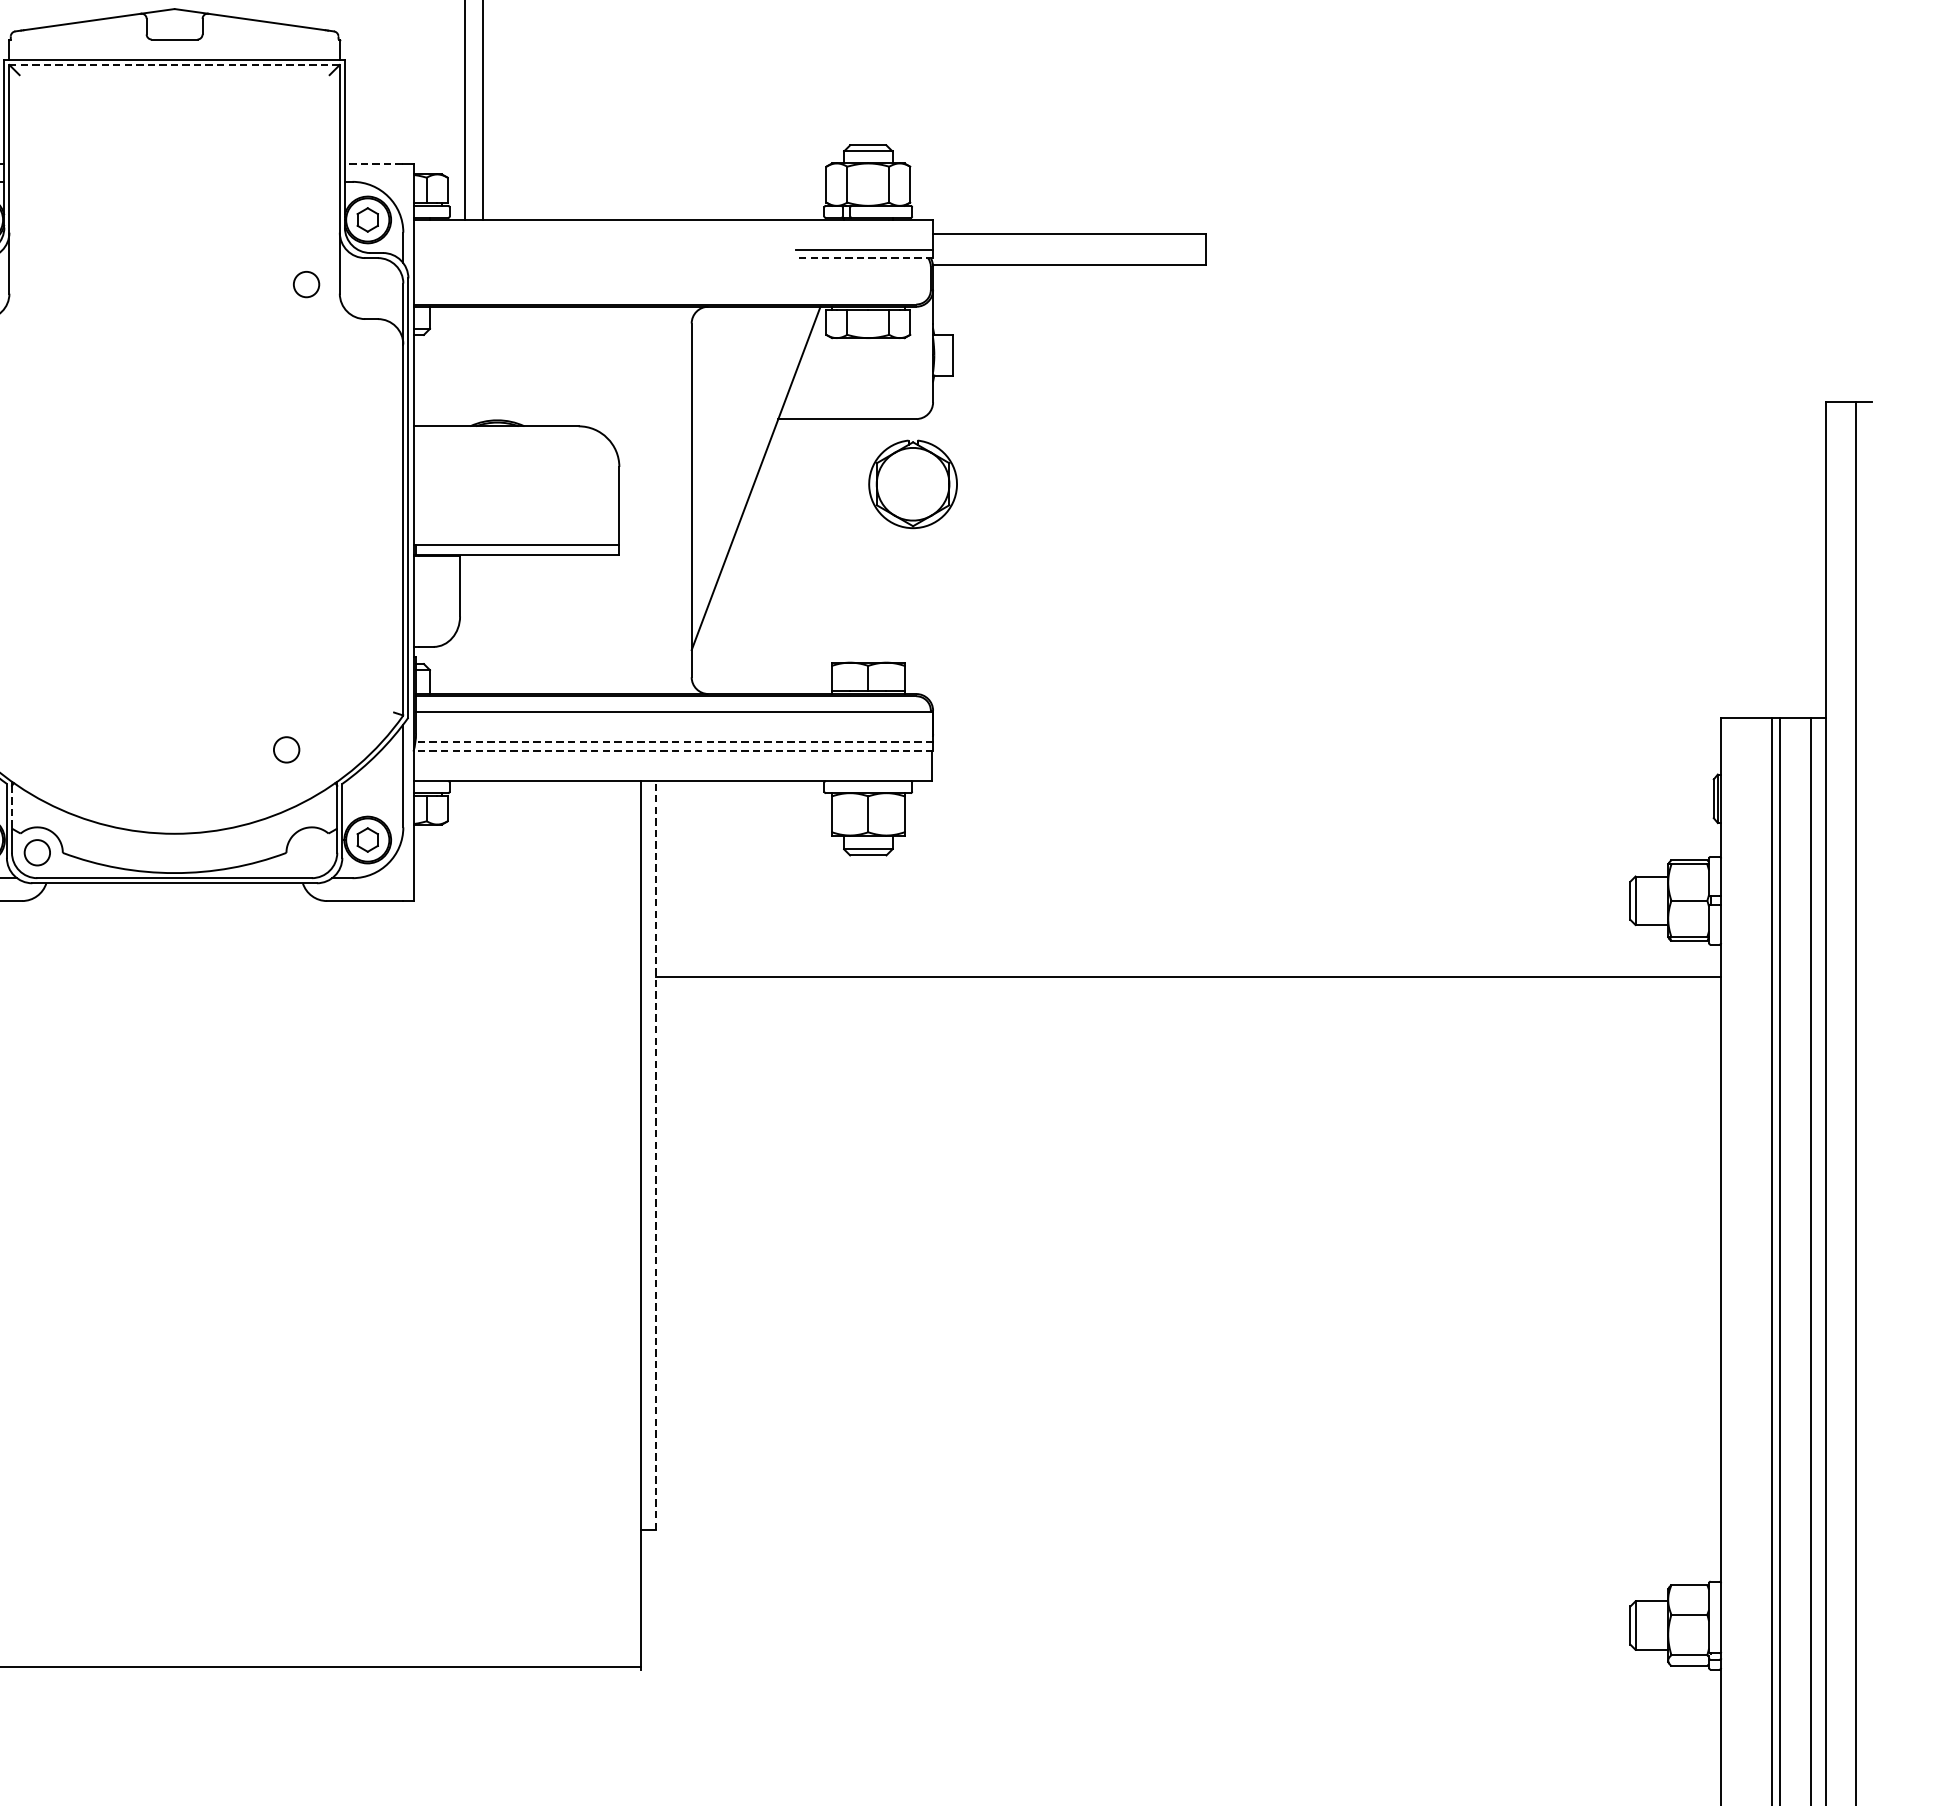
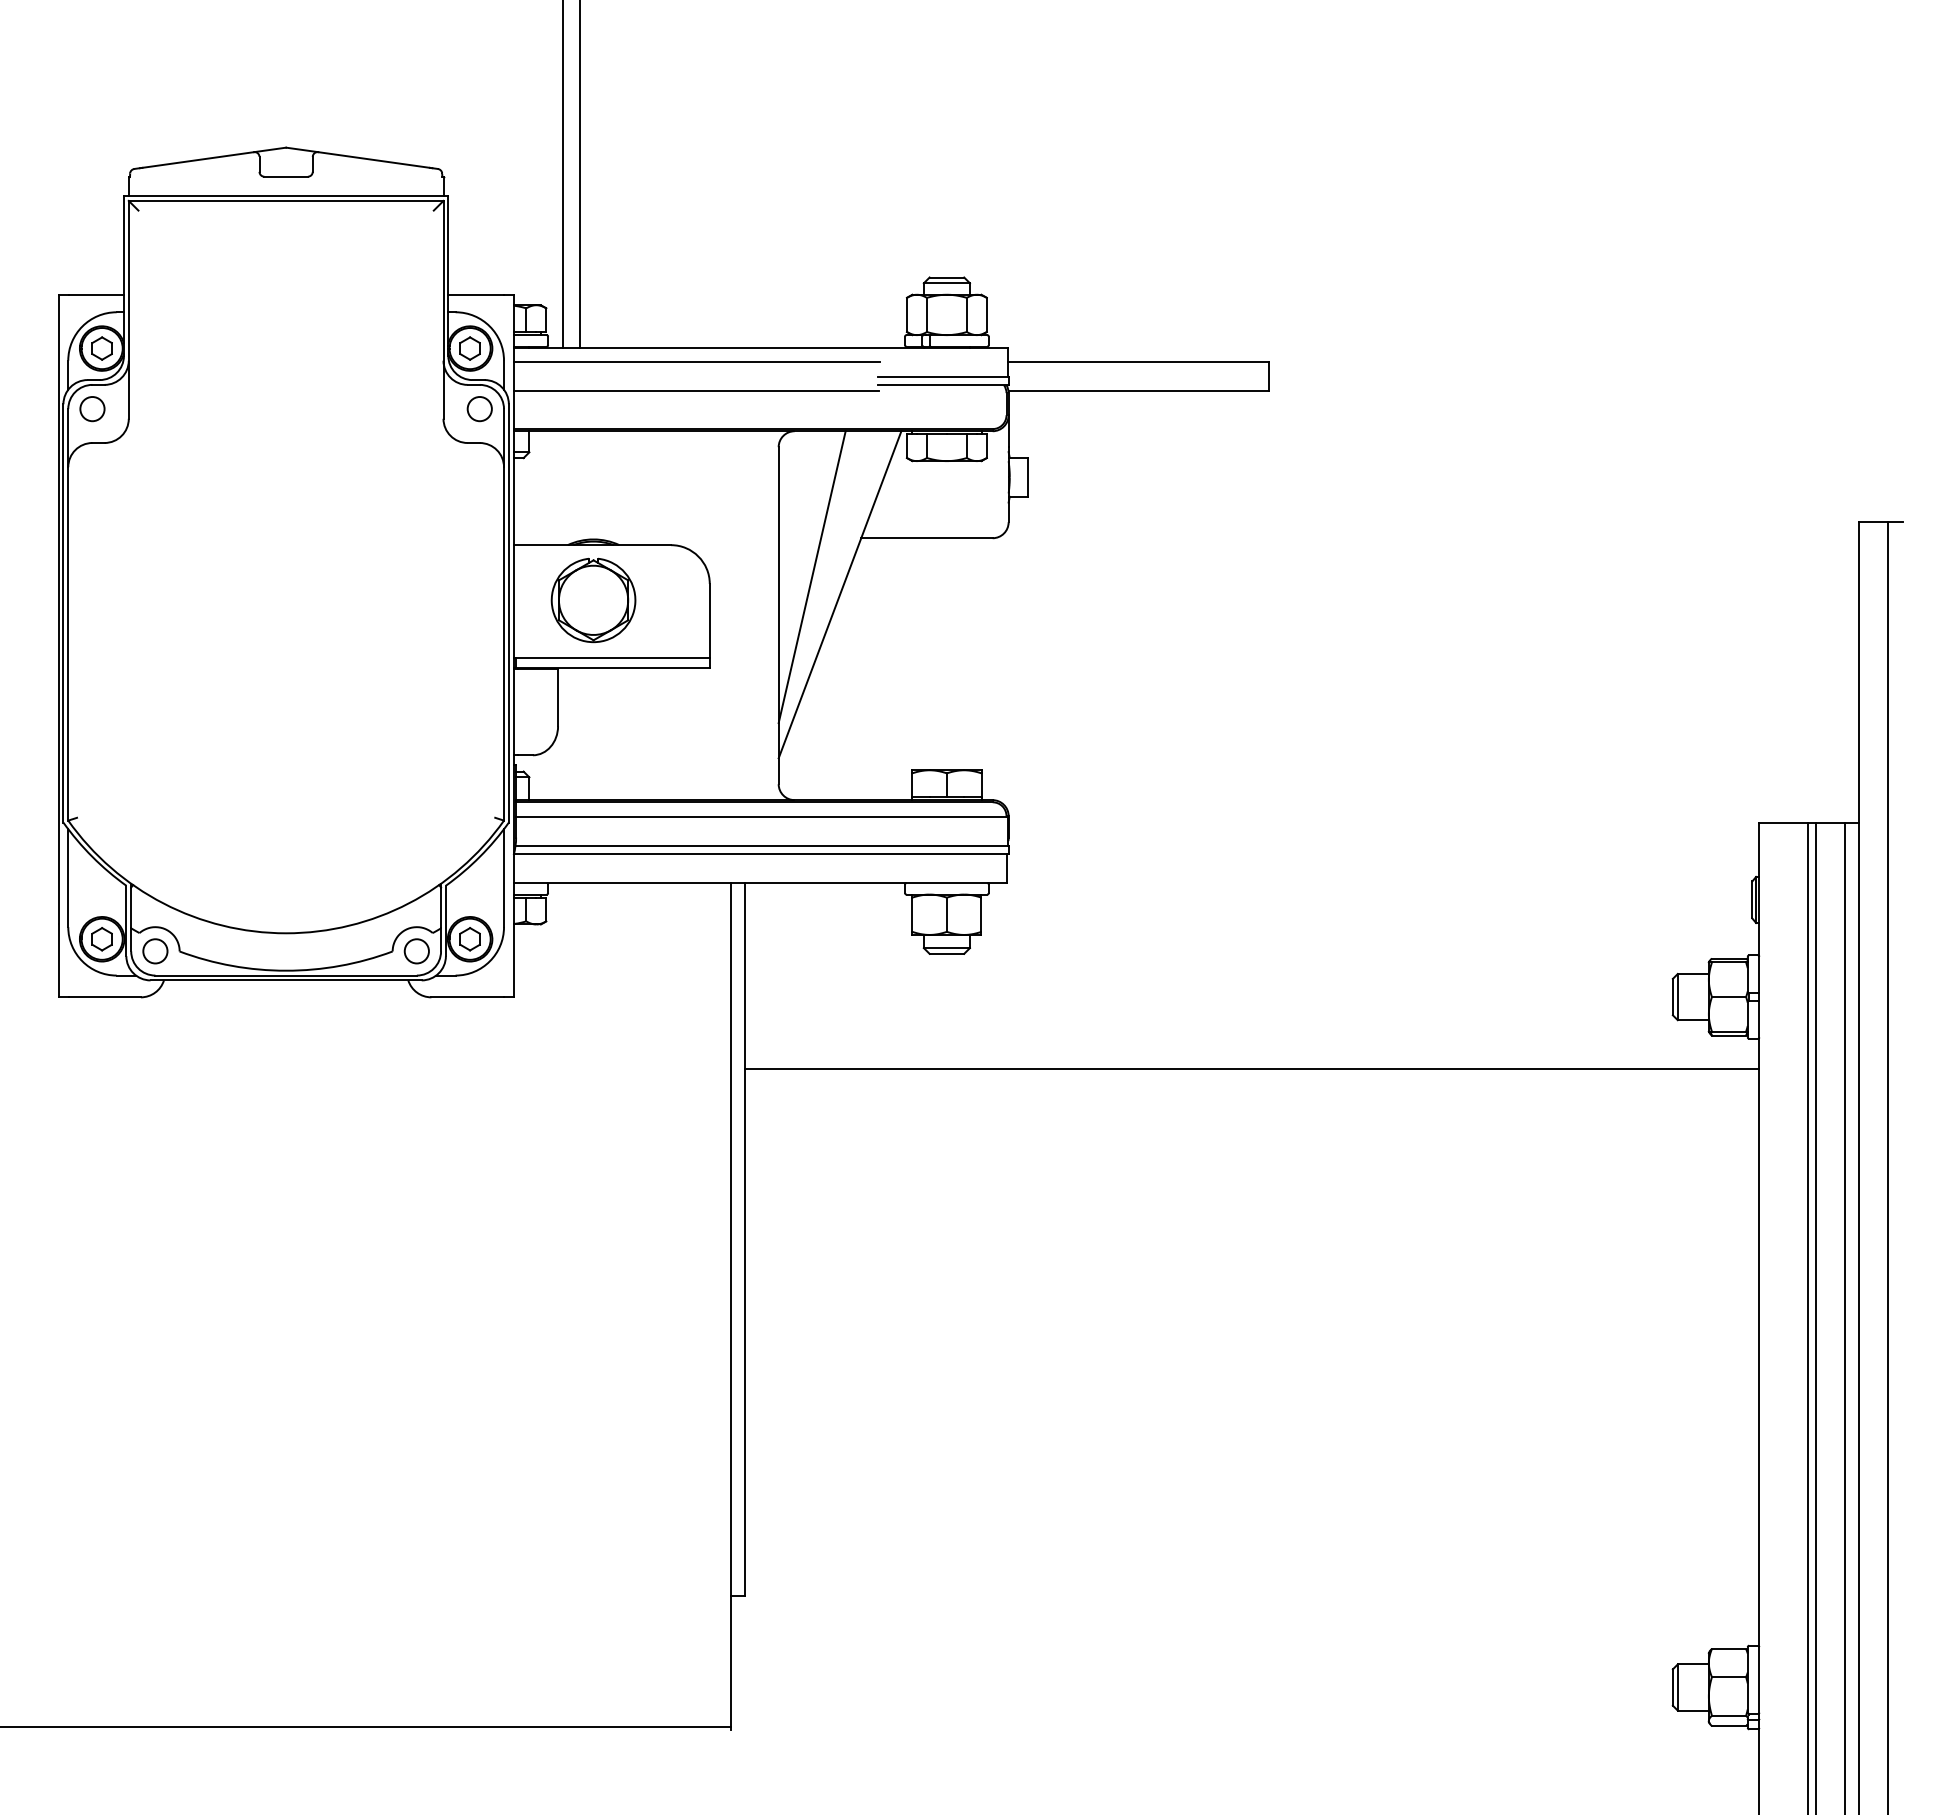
line: (173, 64) -> (285, 200), dashed -> solid
line: (373, 164) -> (475, 295), dashed -> solid
line: (605, 234) -> (696, 362), added
line: (863, 258) -> (942, 385), dashed -> solid
line: (604, 265) -> (695, 391), added
circle: (306, 284) -> (479, 409), moved
line: (726, 460) -> (811, 577), added
part: (913, 484) -> (593, 600), moved
line: (674, 742) -> (762, 846), dashed -> solid
circle: (286, 750) -> (416, 951), moved
line: (672, 751) -> (760, 854), dashed -> solid
line: (12, 807) -> (131, 908), dashed -> solid
line: (656, 1155) -> (745, 1239), dashed -> solid

